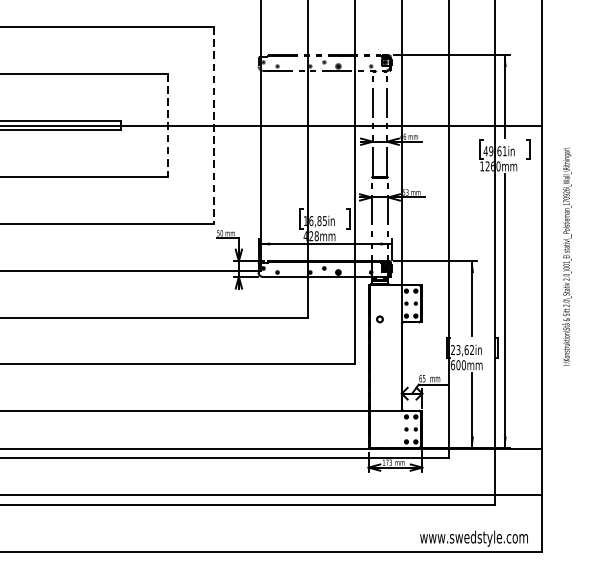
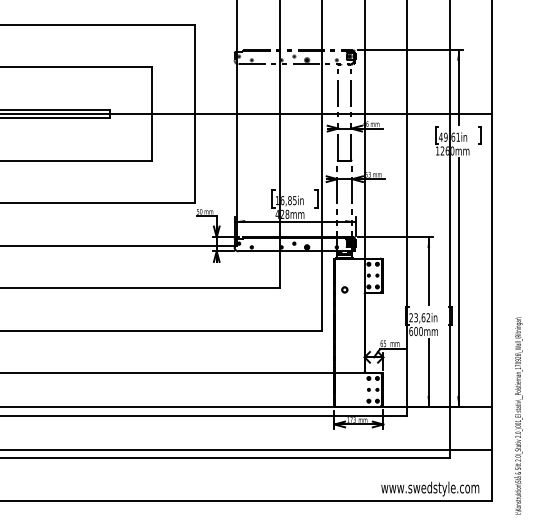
line: (168, 125) -> (152, 113), dashed -> solid
line: (214, 126) -> (194, 114), dashed -> solid
text: (566, 256) -> (518, 415), moved

